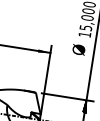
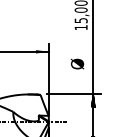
text: (79, 49) -> (77, 63), moved

